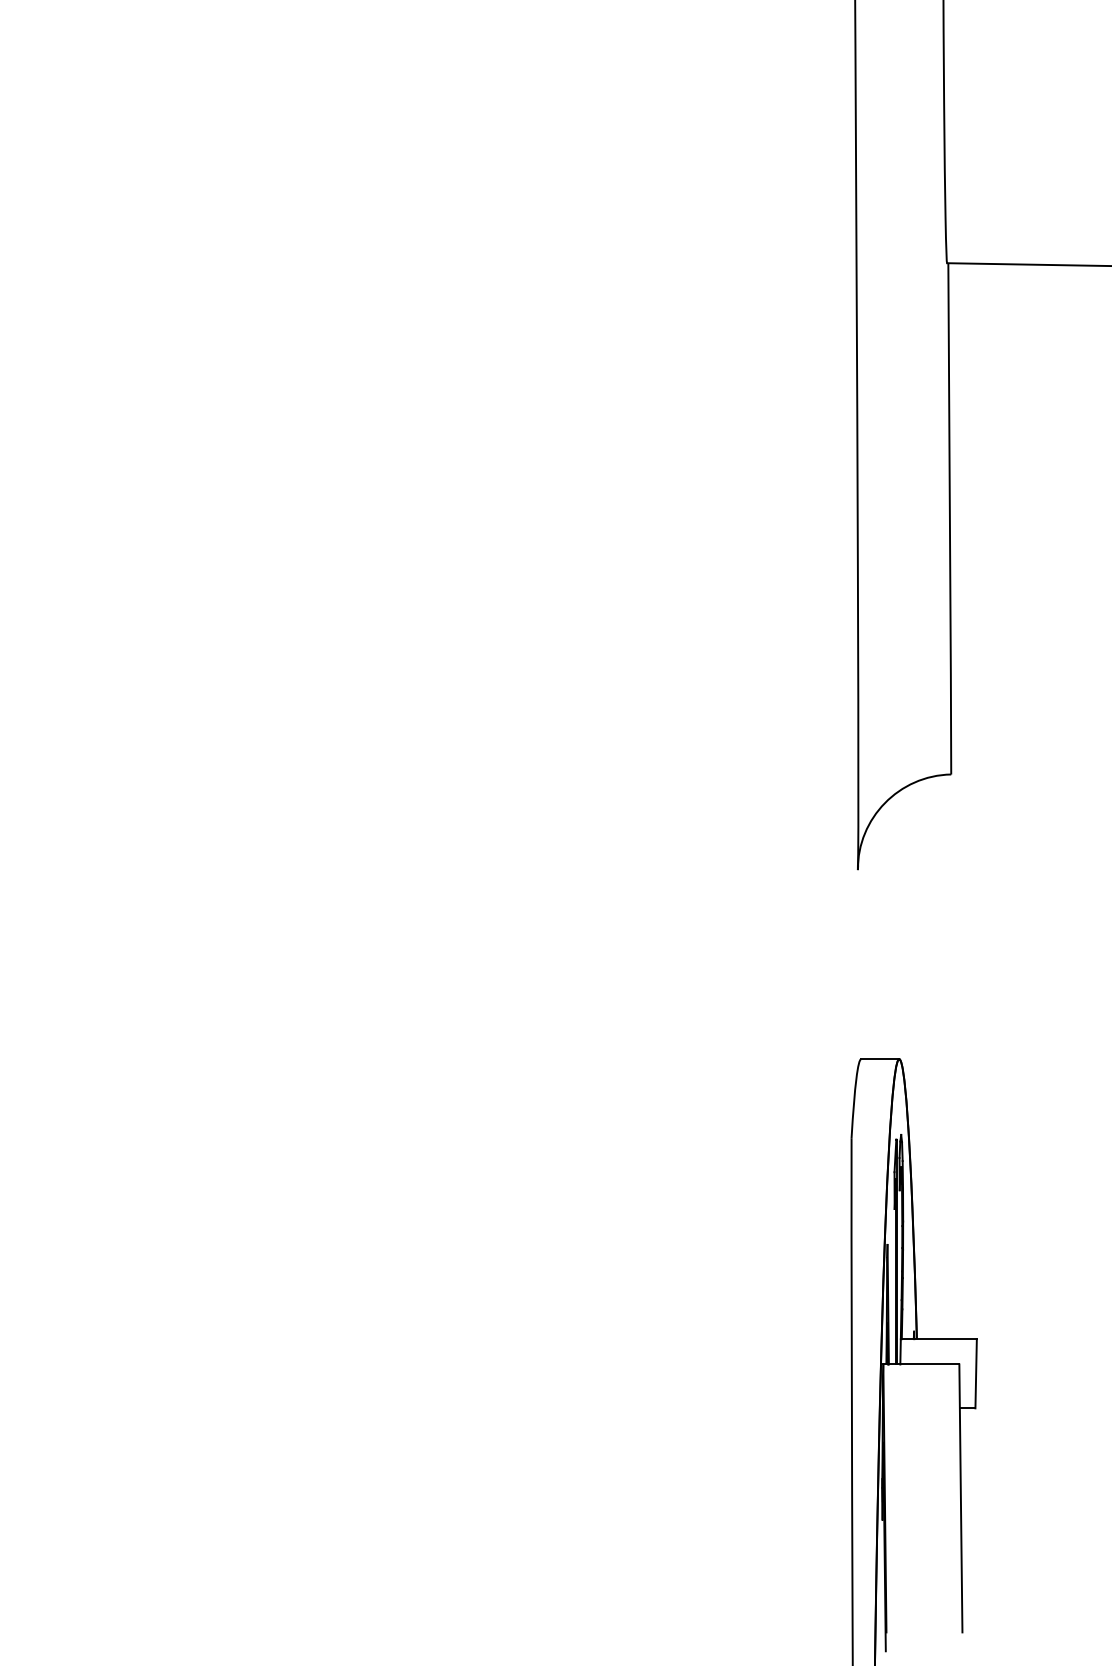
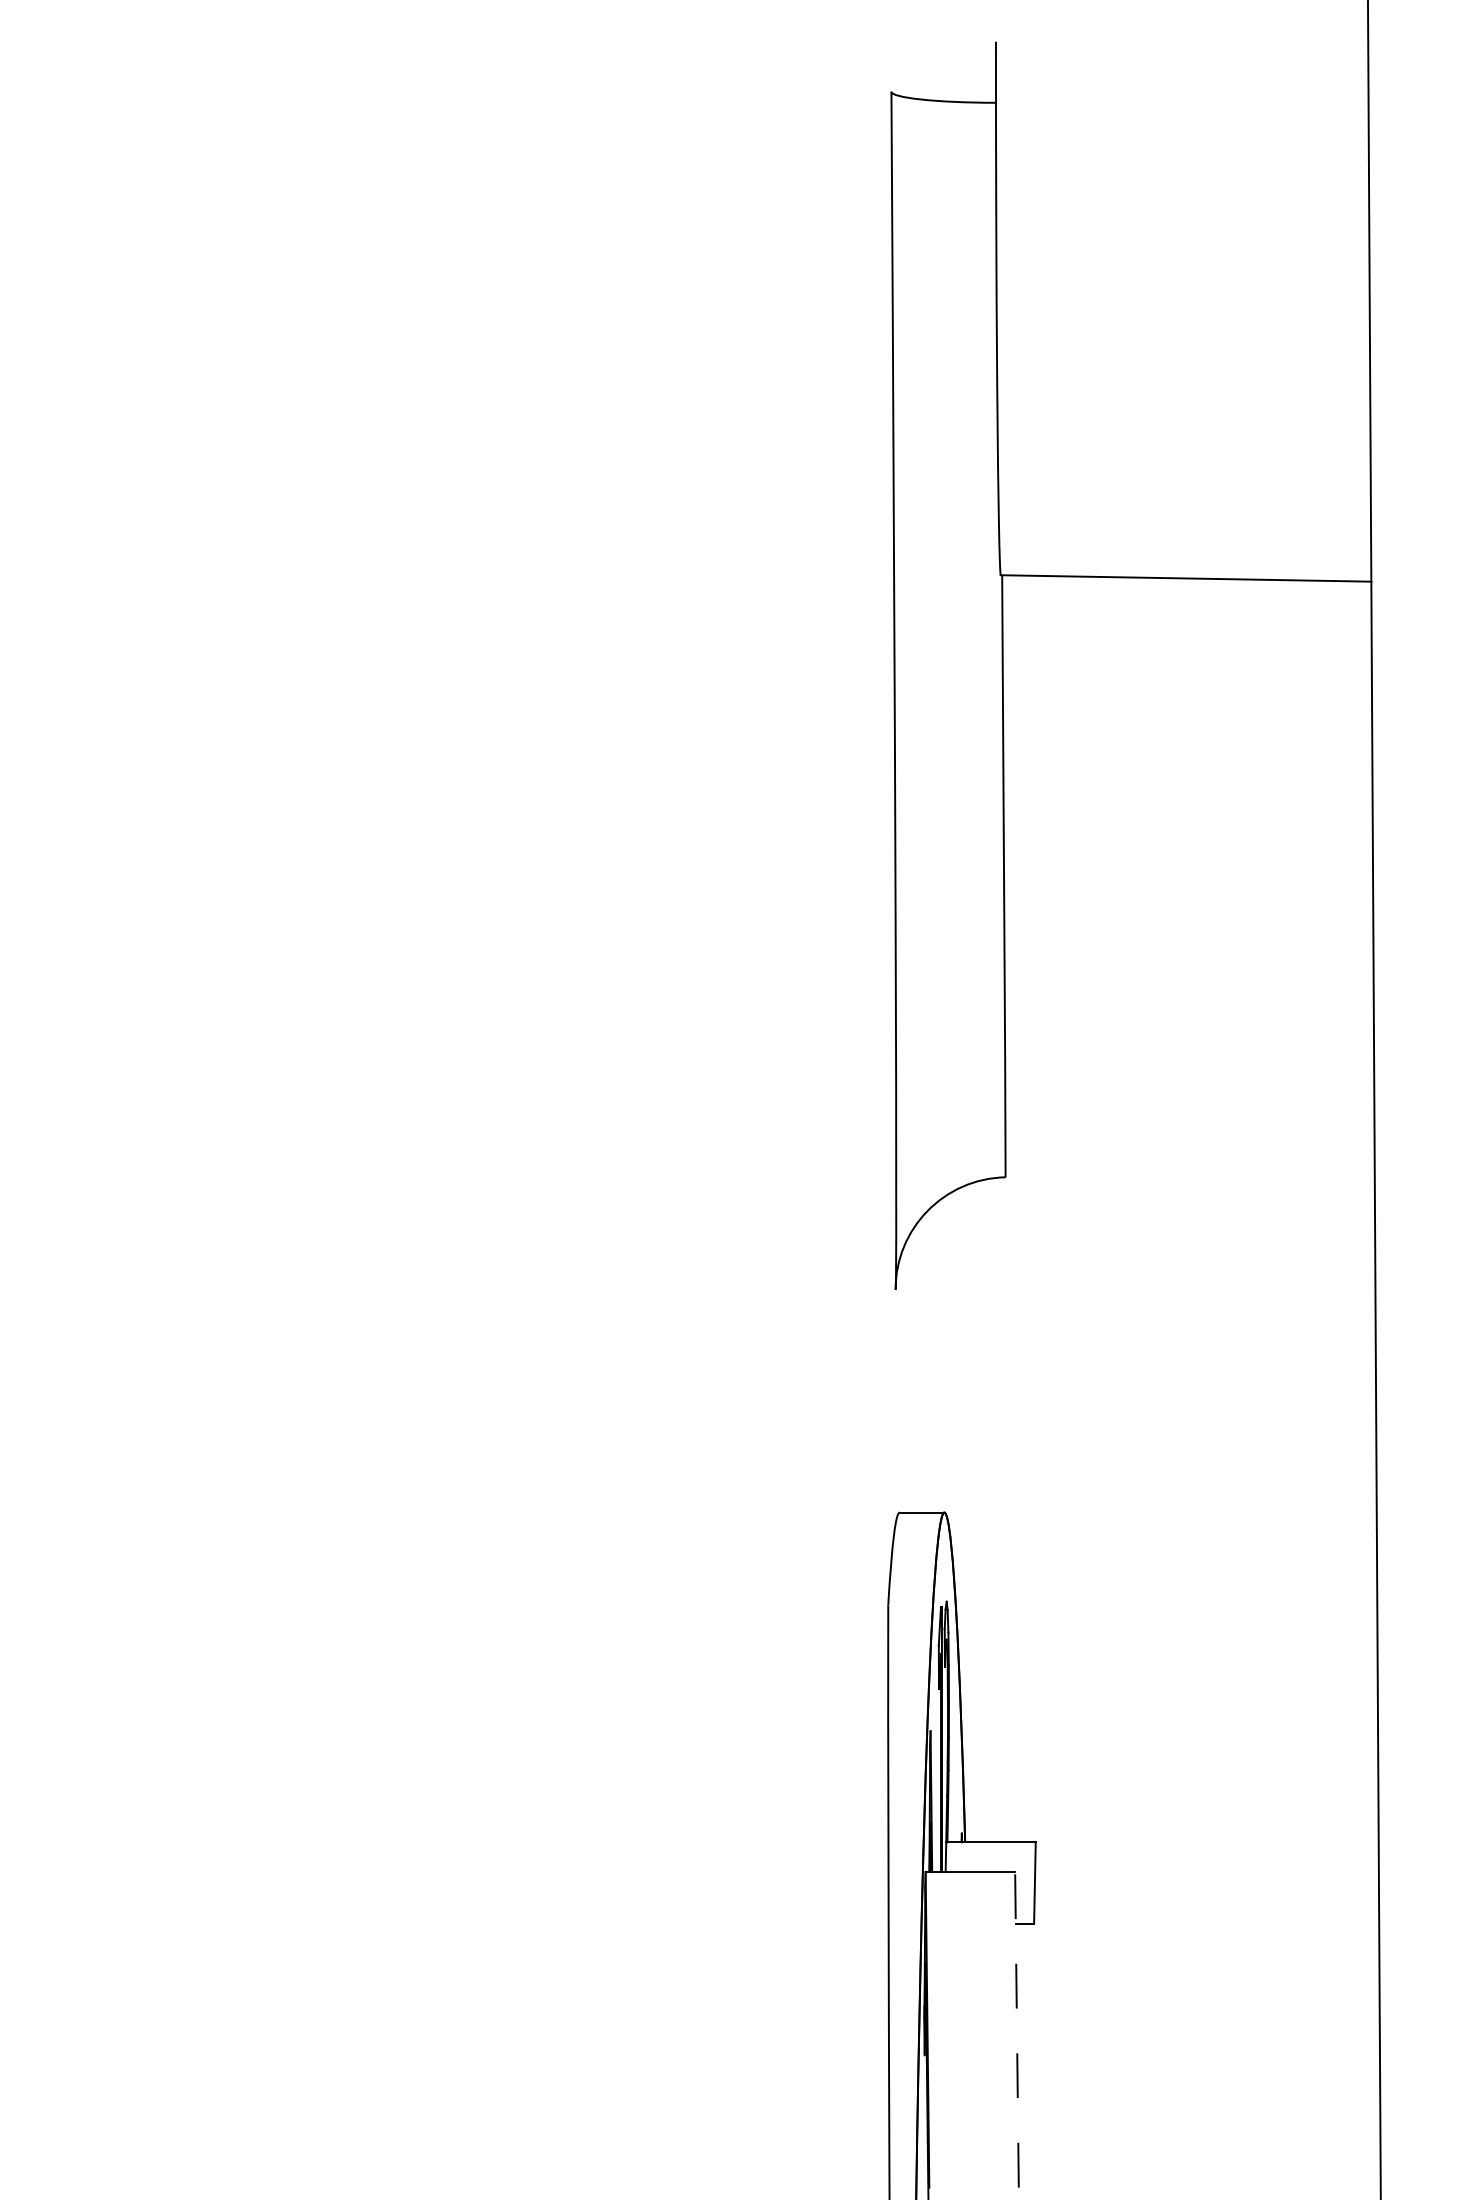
line: (960, 1498) -> (1016, 2029), solid -> dashed

